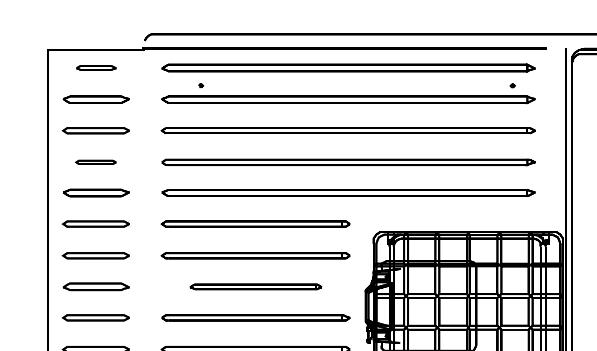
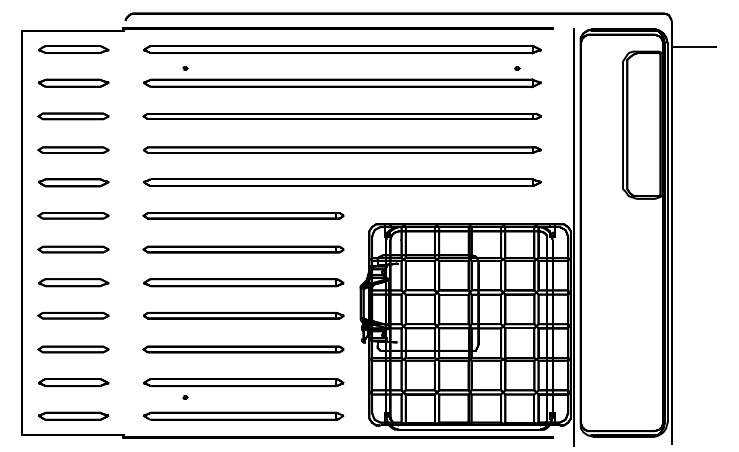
part: (96, 67) -> (73, 49), size x1.67
part: (96, 161) -> (73, 149), size x1.67
part: (255, 286) -> (243, 282), size x1.43

